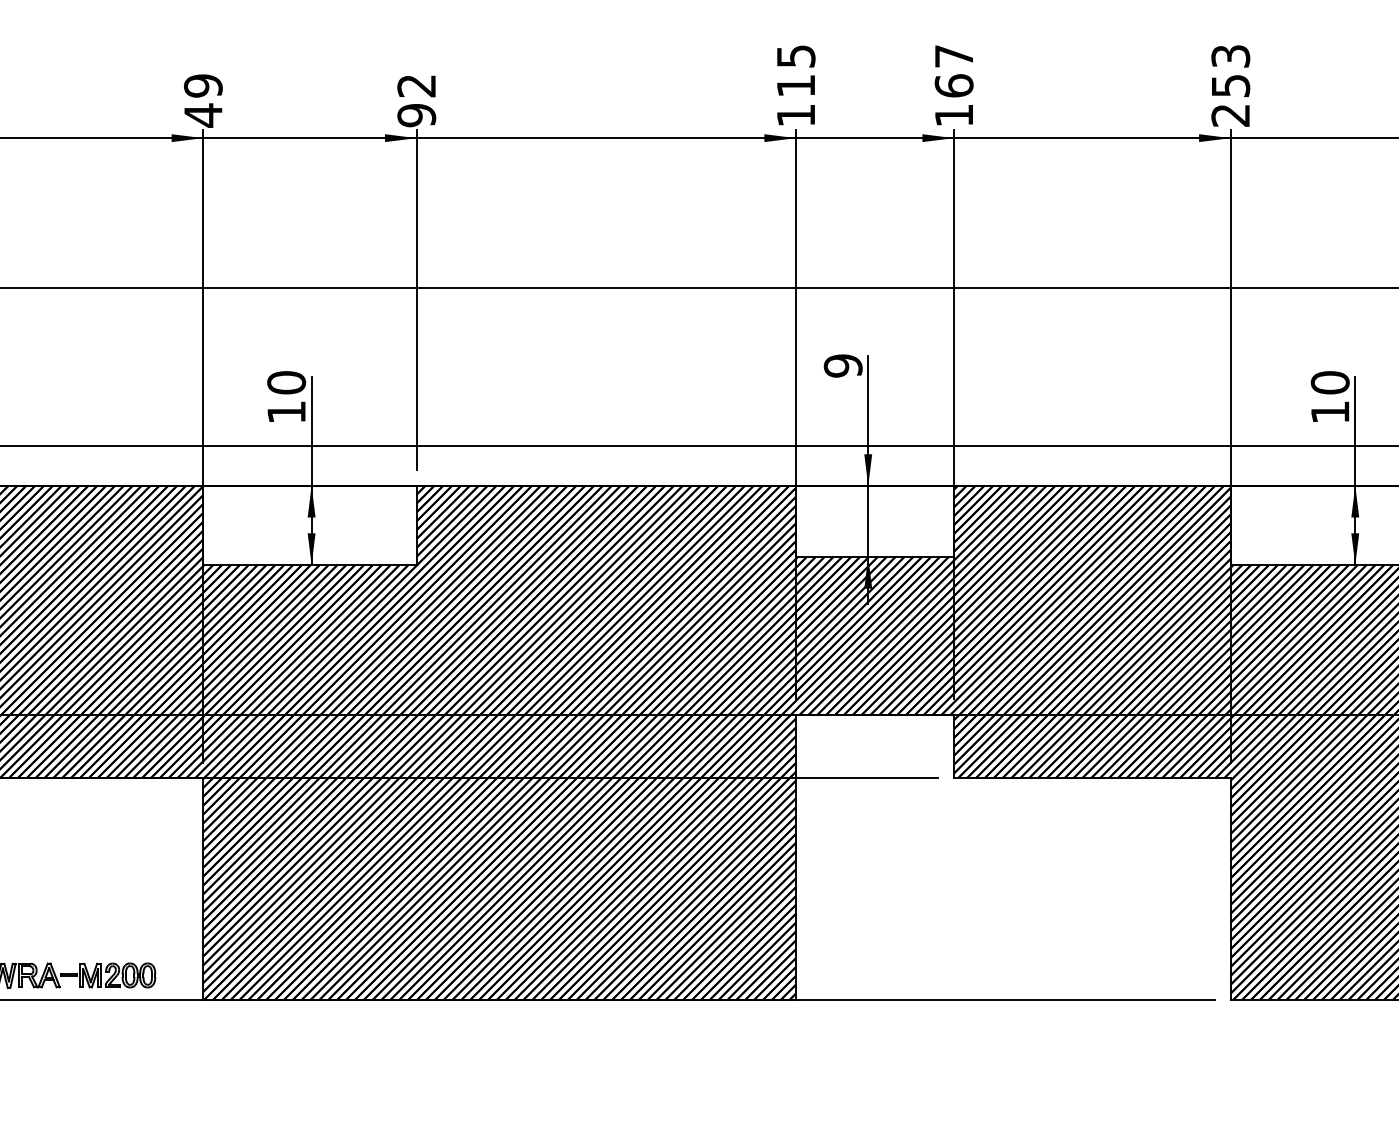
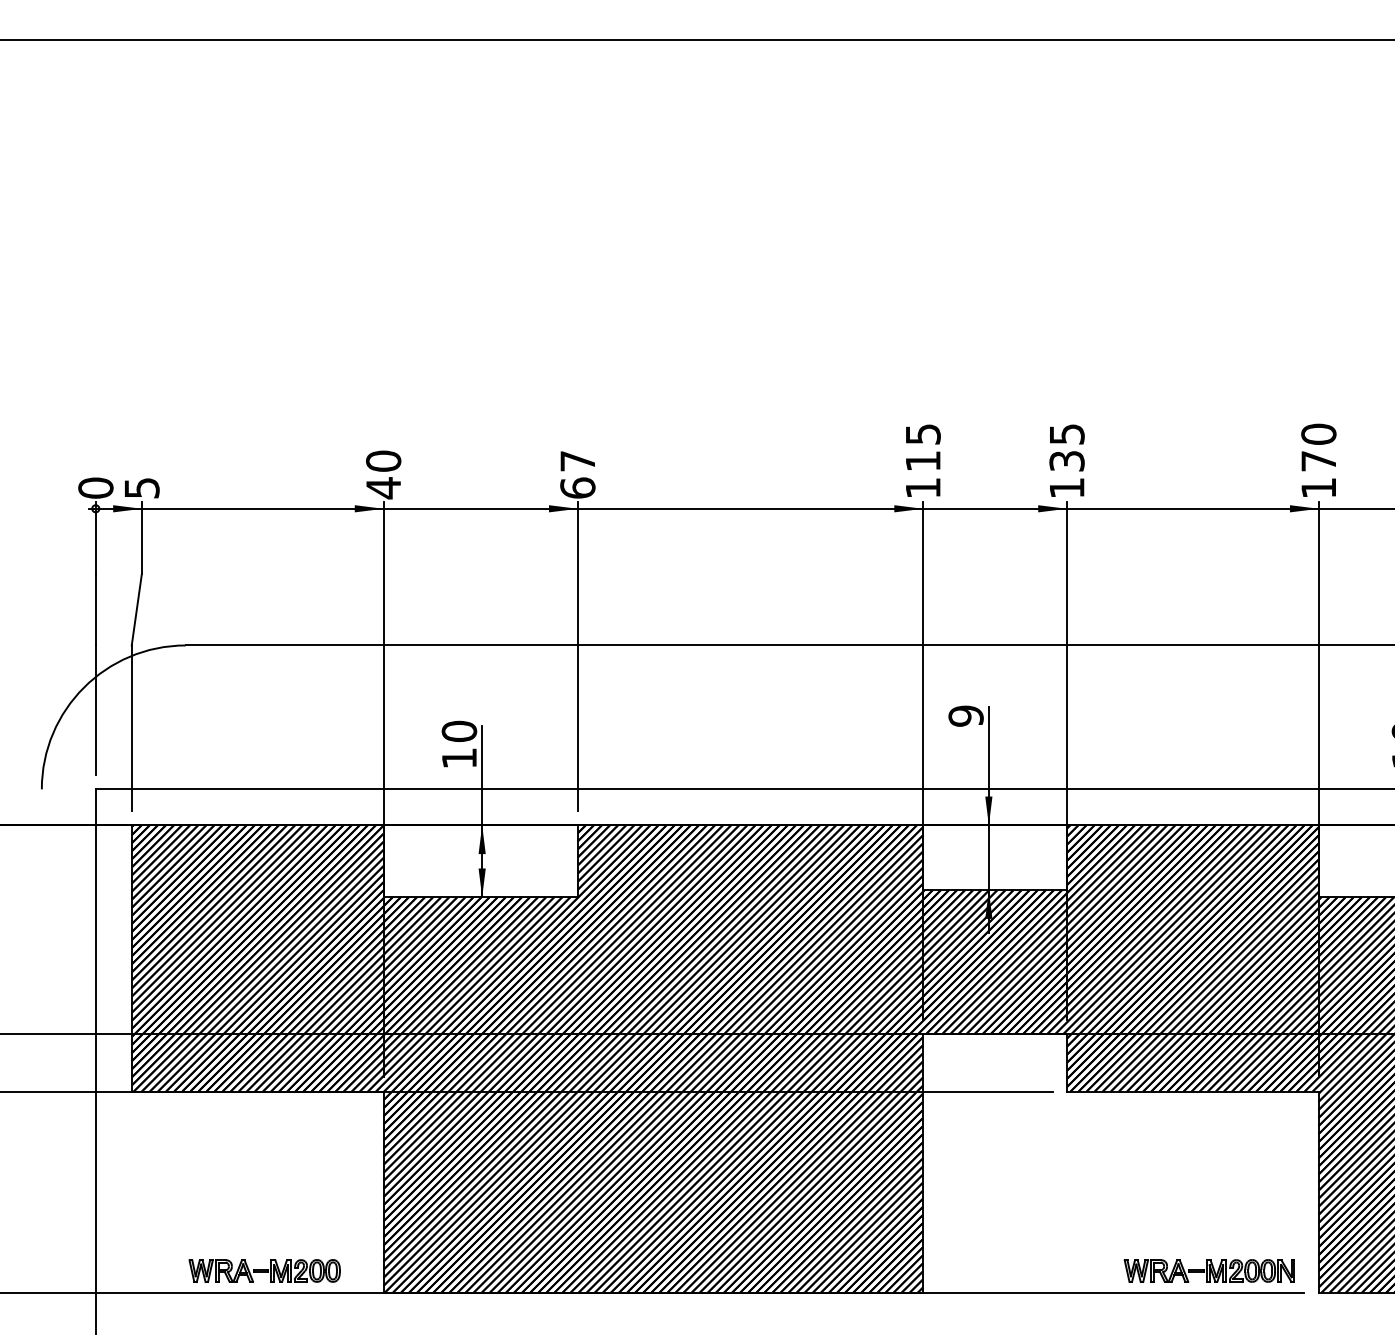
text: (953, 70) -> (1066, 447), 167 -> 135
text: (203, 85) -> (383, 460), 49 -> 40
text: (1230, 85) -> (1318, 460), 253 -> 170
text: (416, 100) -> (577, 474), 92 -> 67
part: (1109, 974) -> (1208, 1270), added

